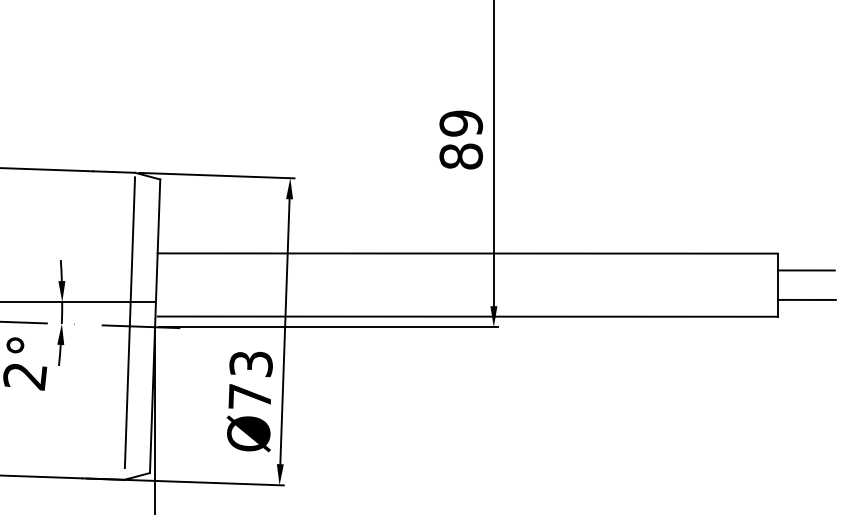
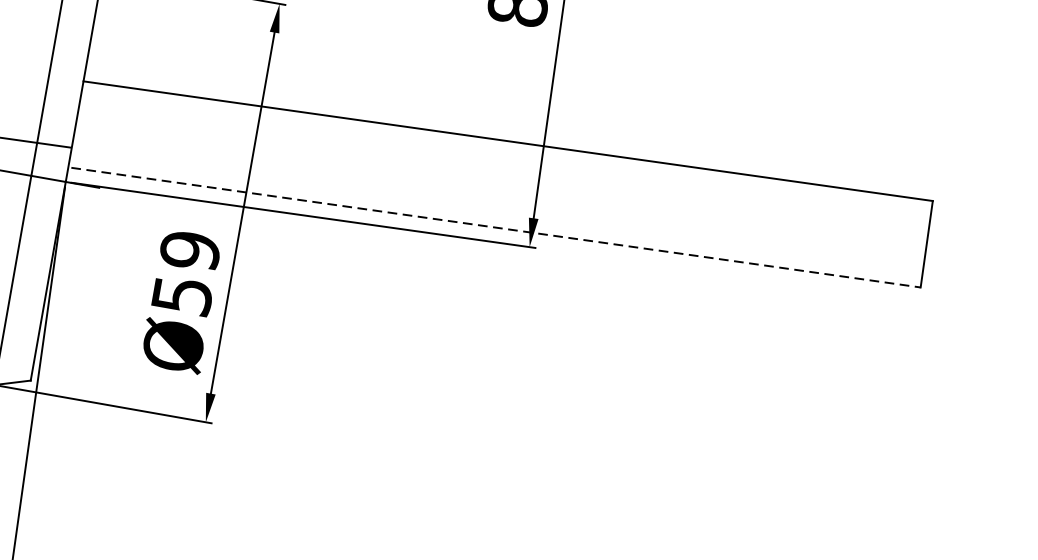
line: (805, 270) -> (967, 229), removed
line: (806, 299) -> (963, 269), removed
line: (468, 316) -> (496, 227), solid -> dashed
text: (250, 380) -> (186, 273), Ø73 -> Ø59

